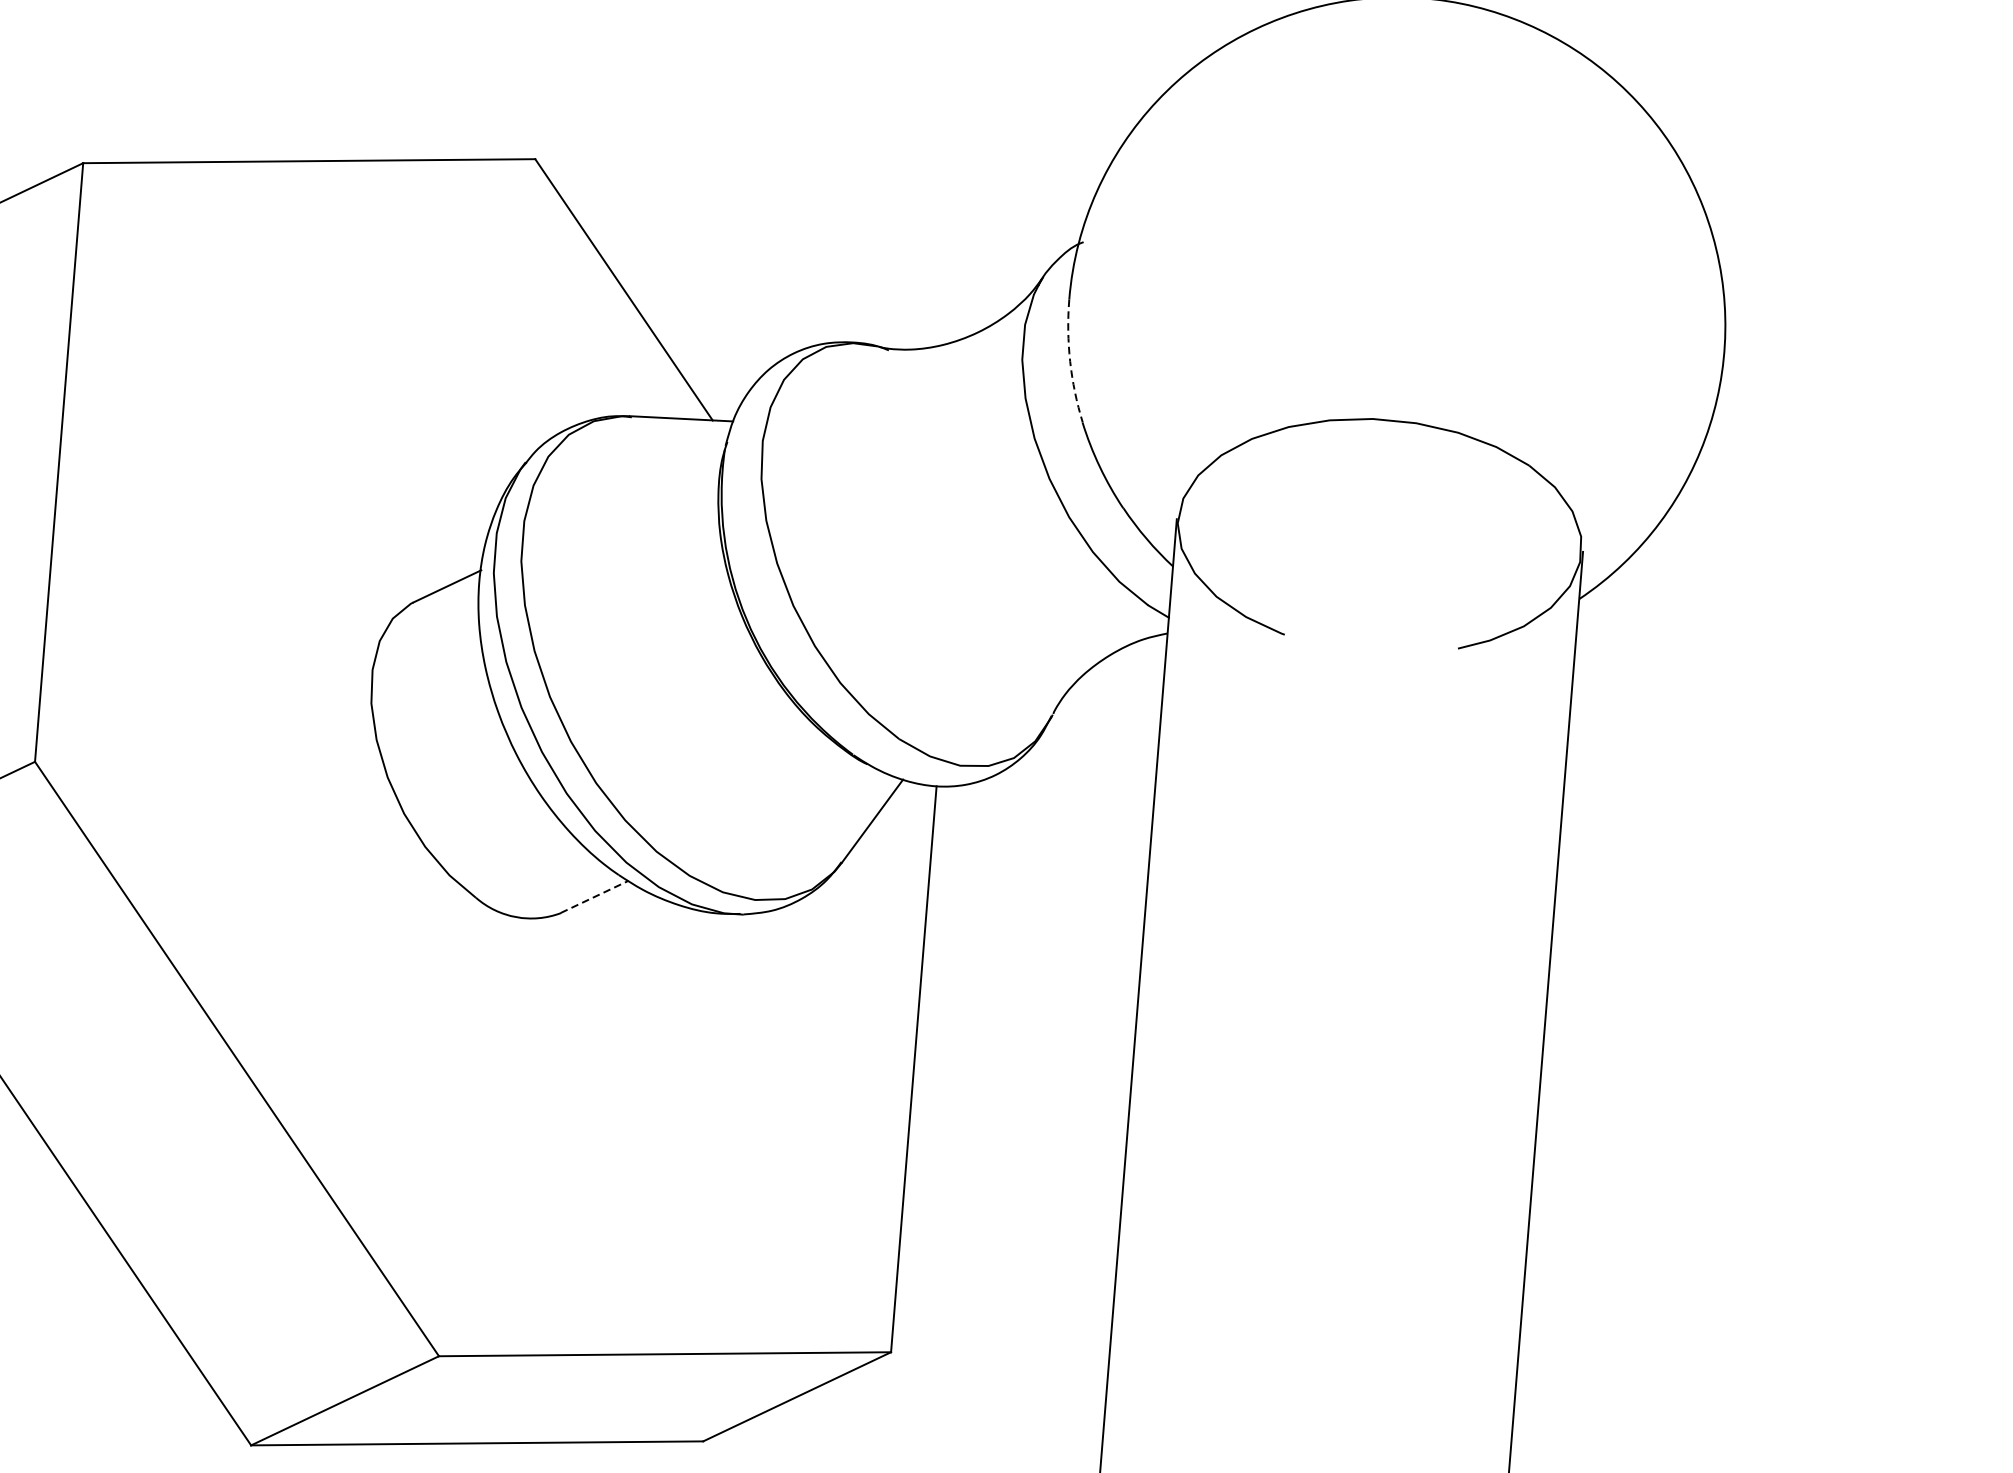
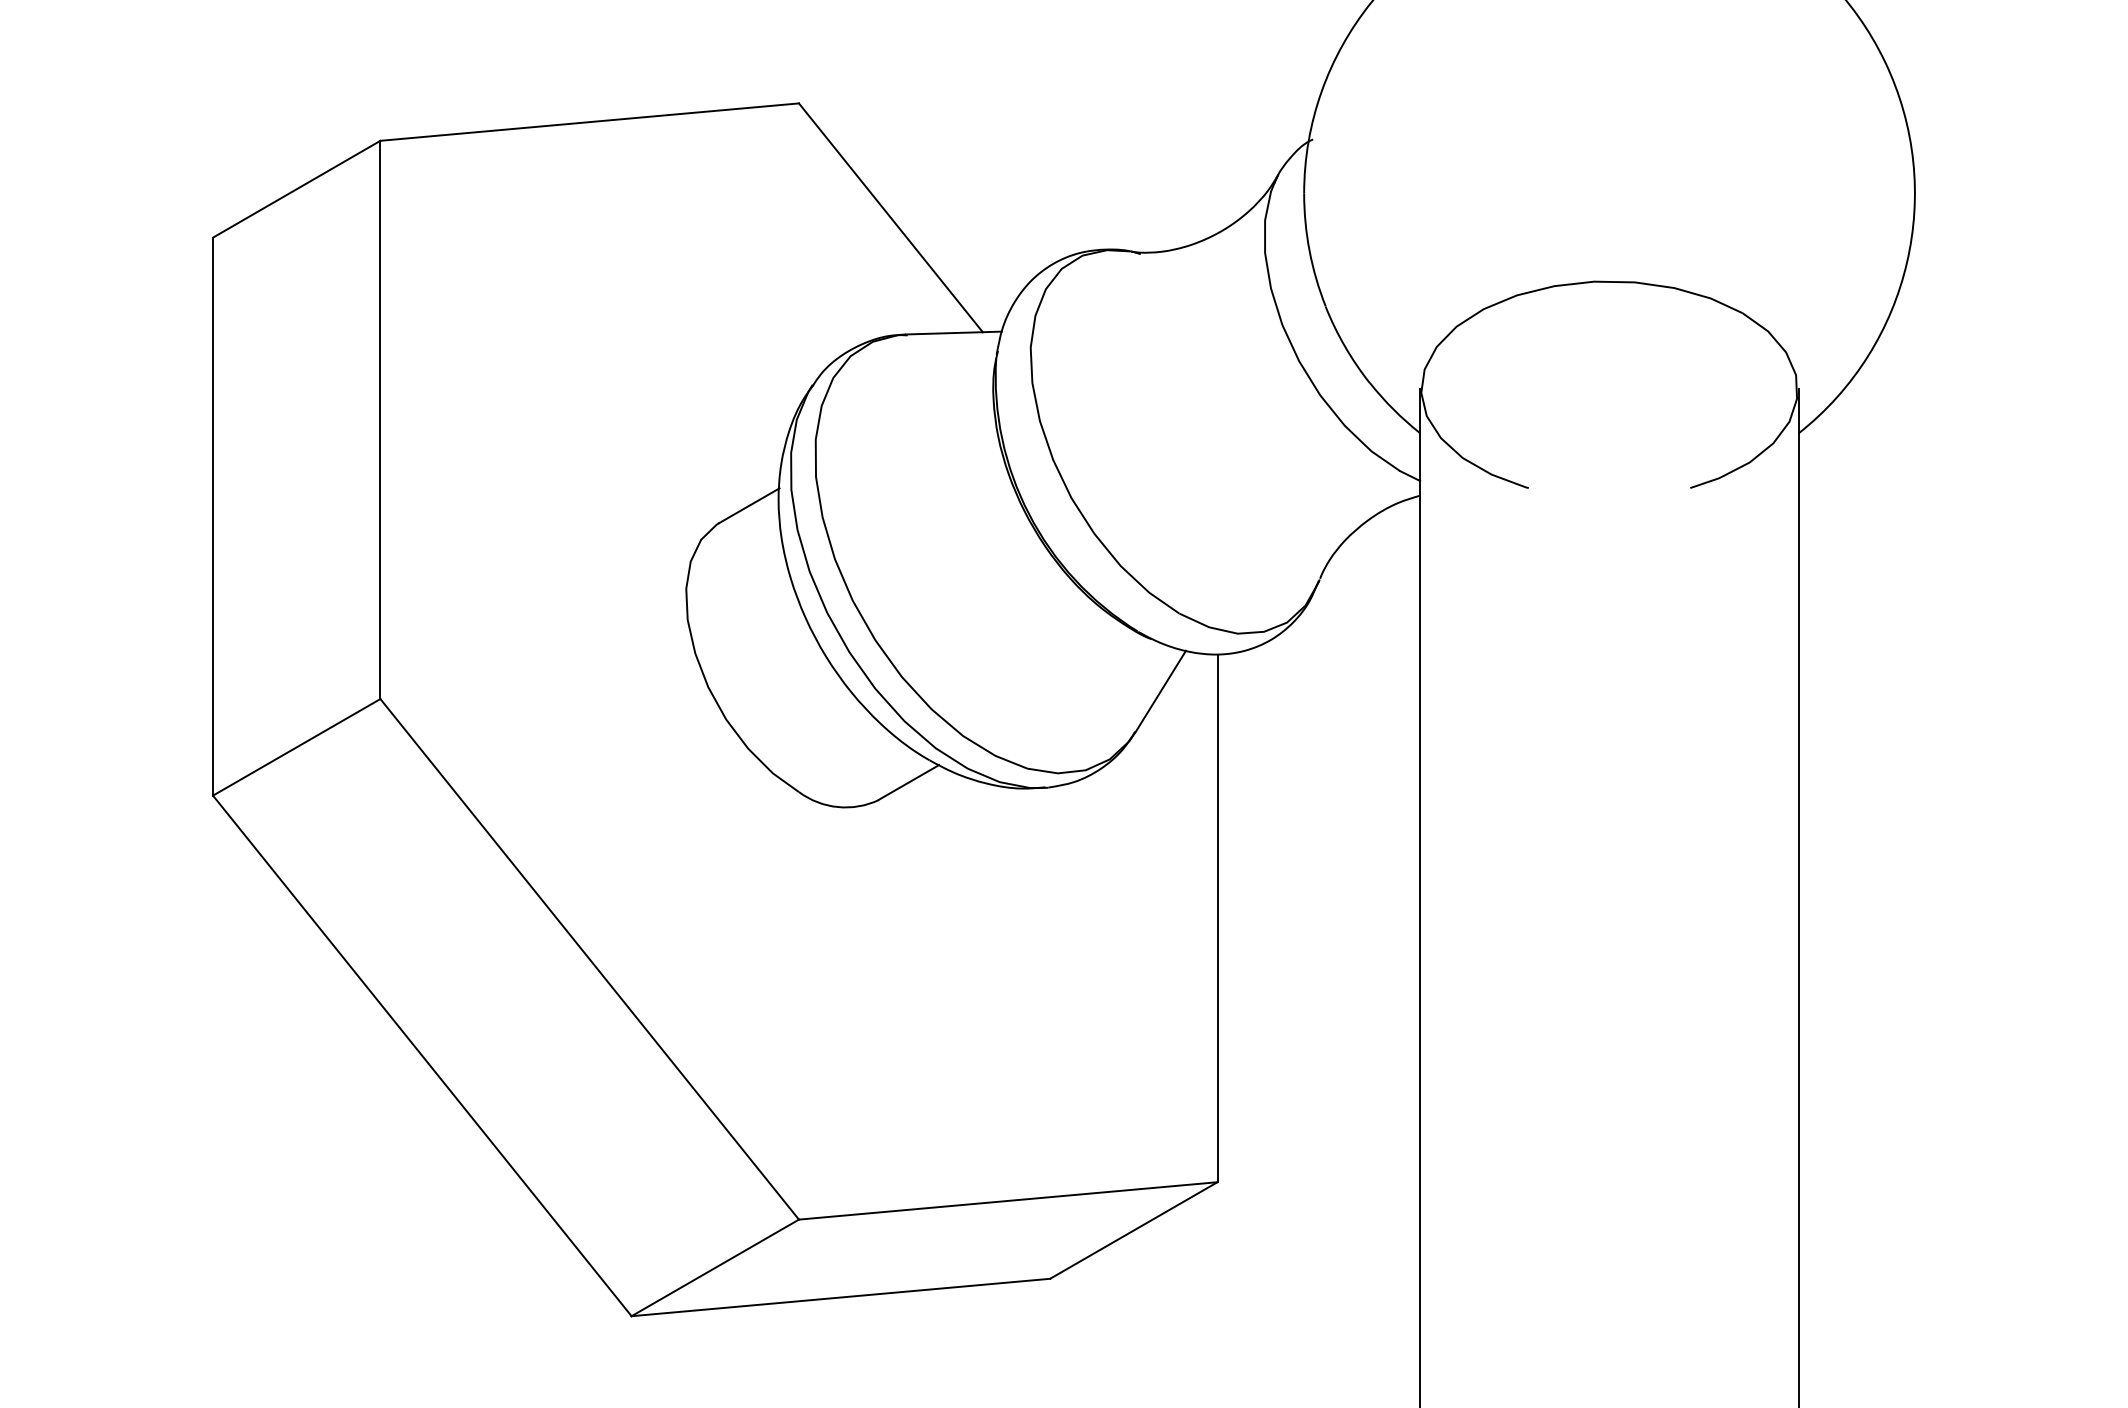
arc: (1070, 362) -> (1309, 251), dashed -> solid
line: (594, 896) -> (908, 782), dashed -> solid

